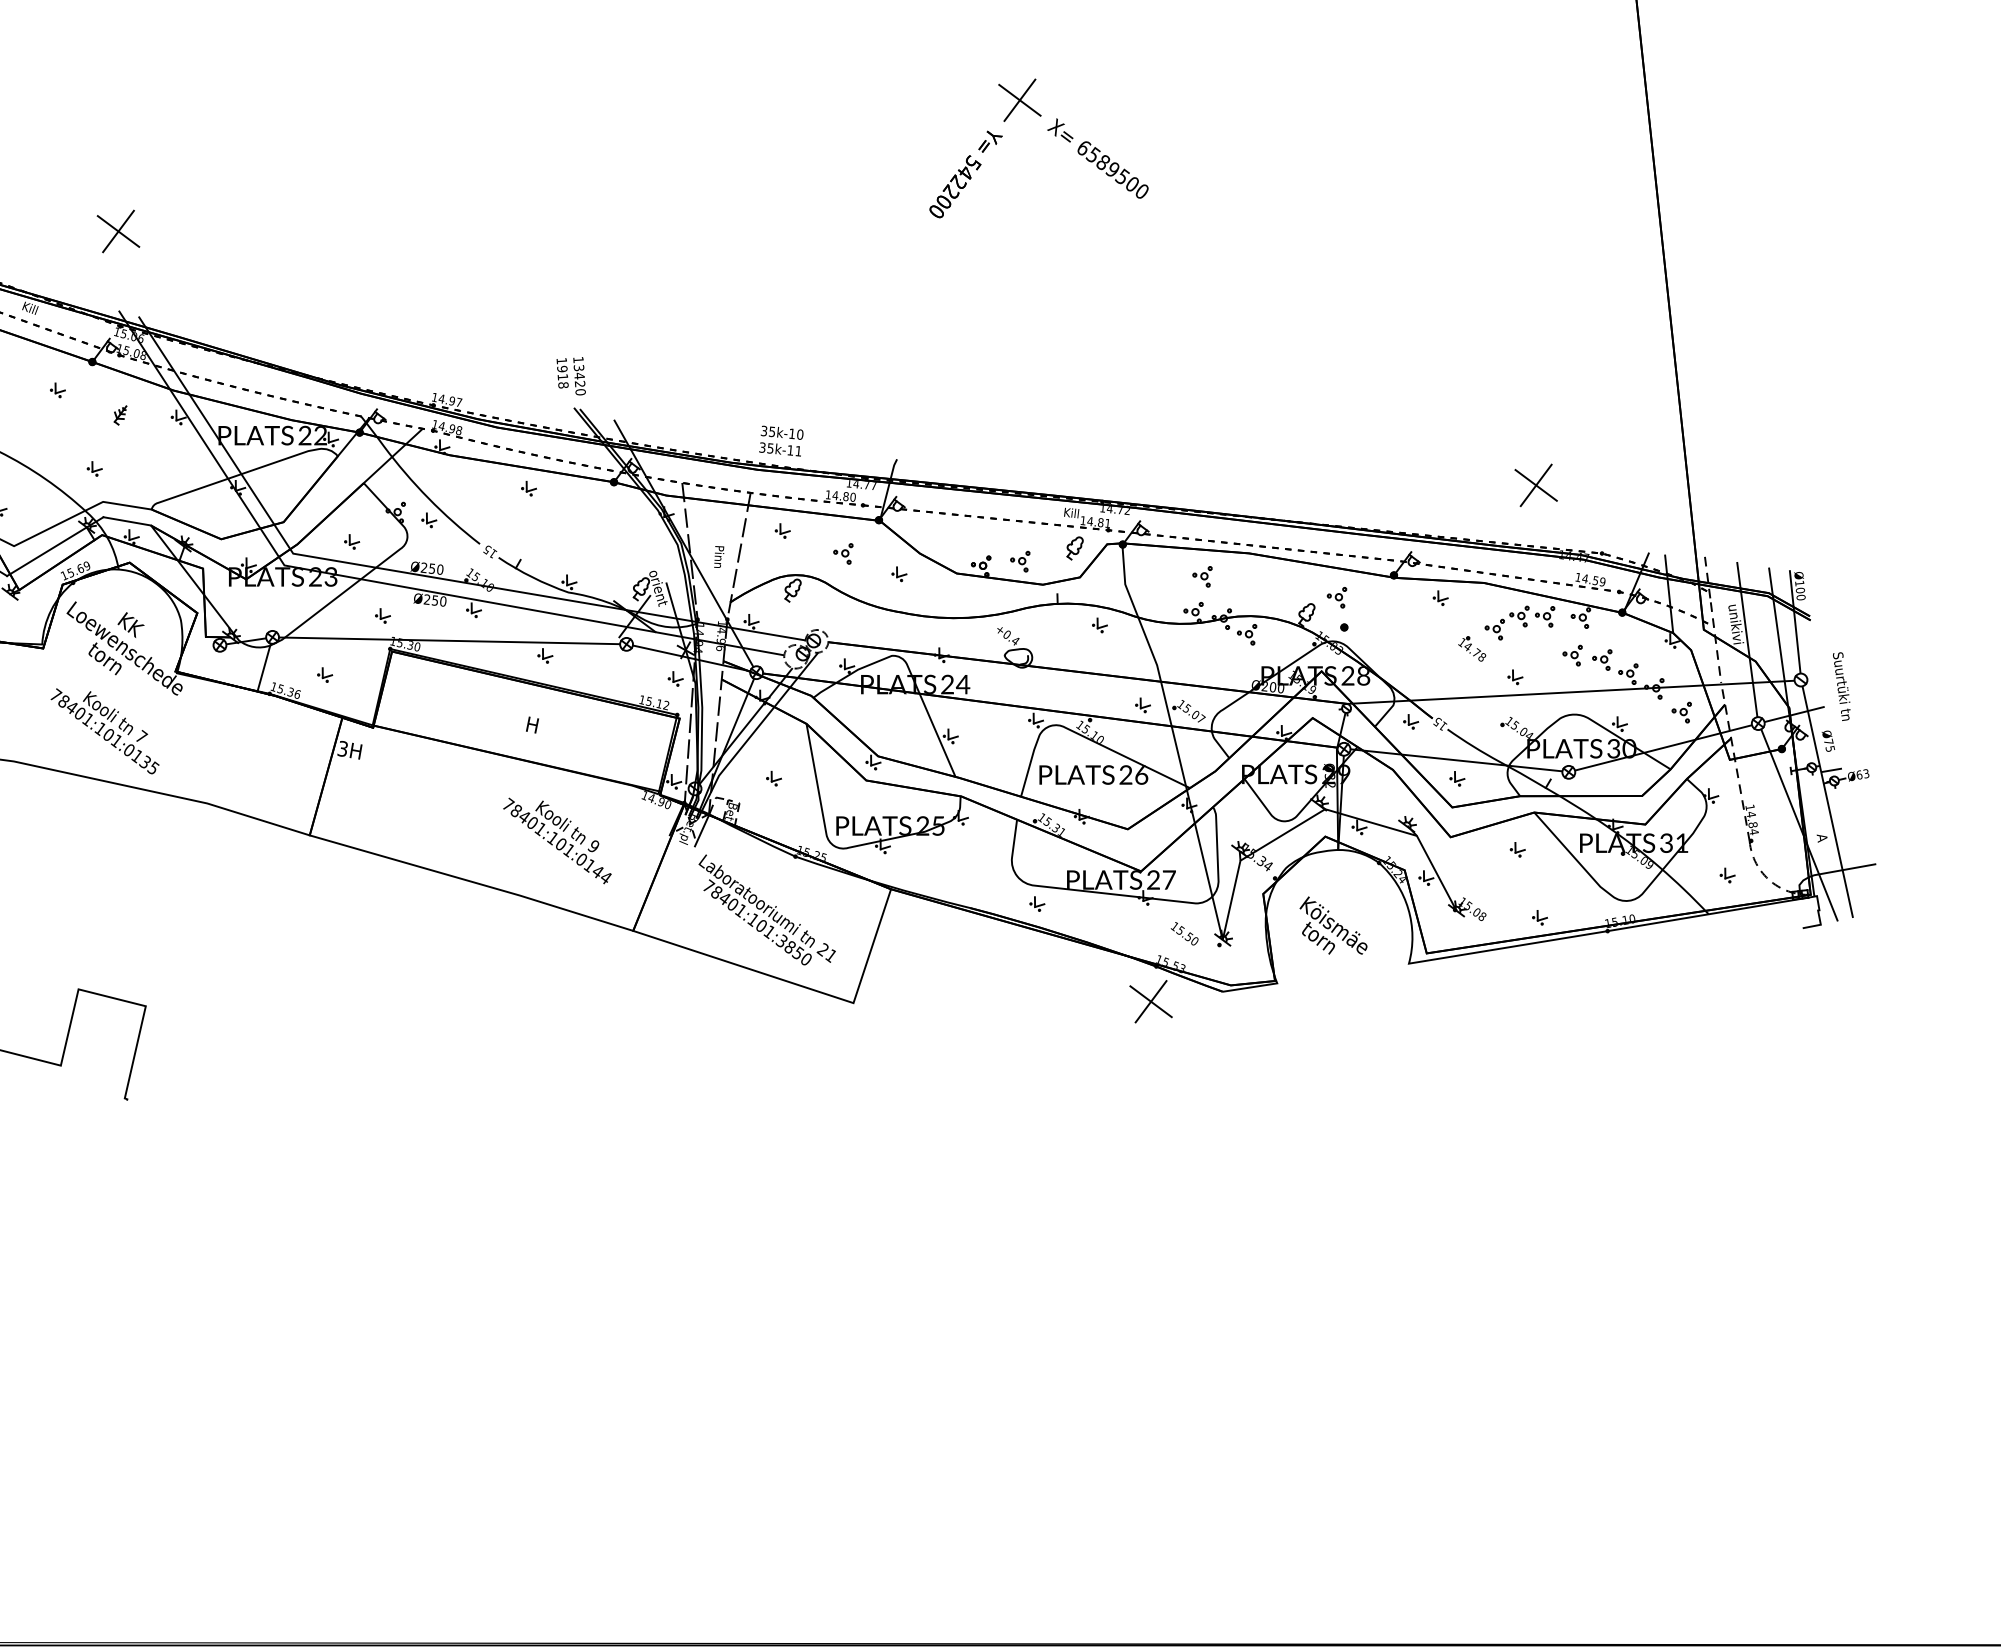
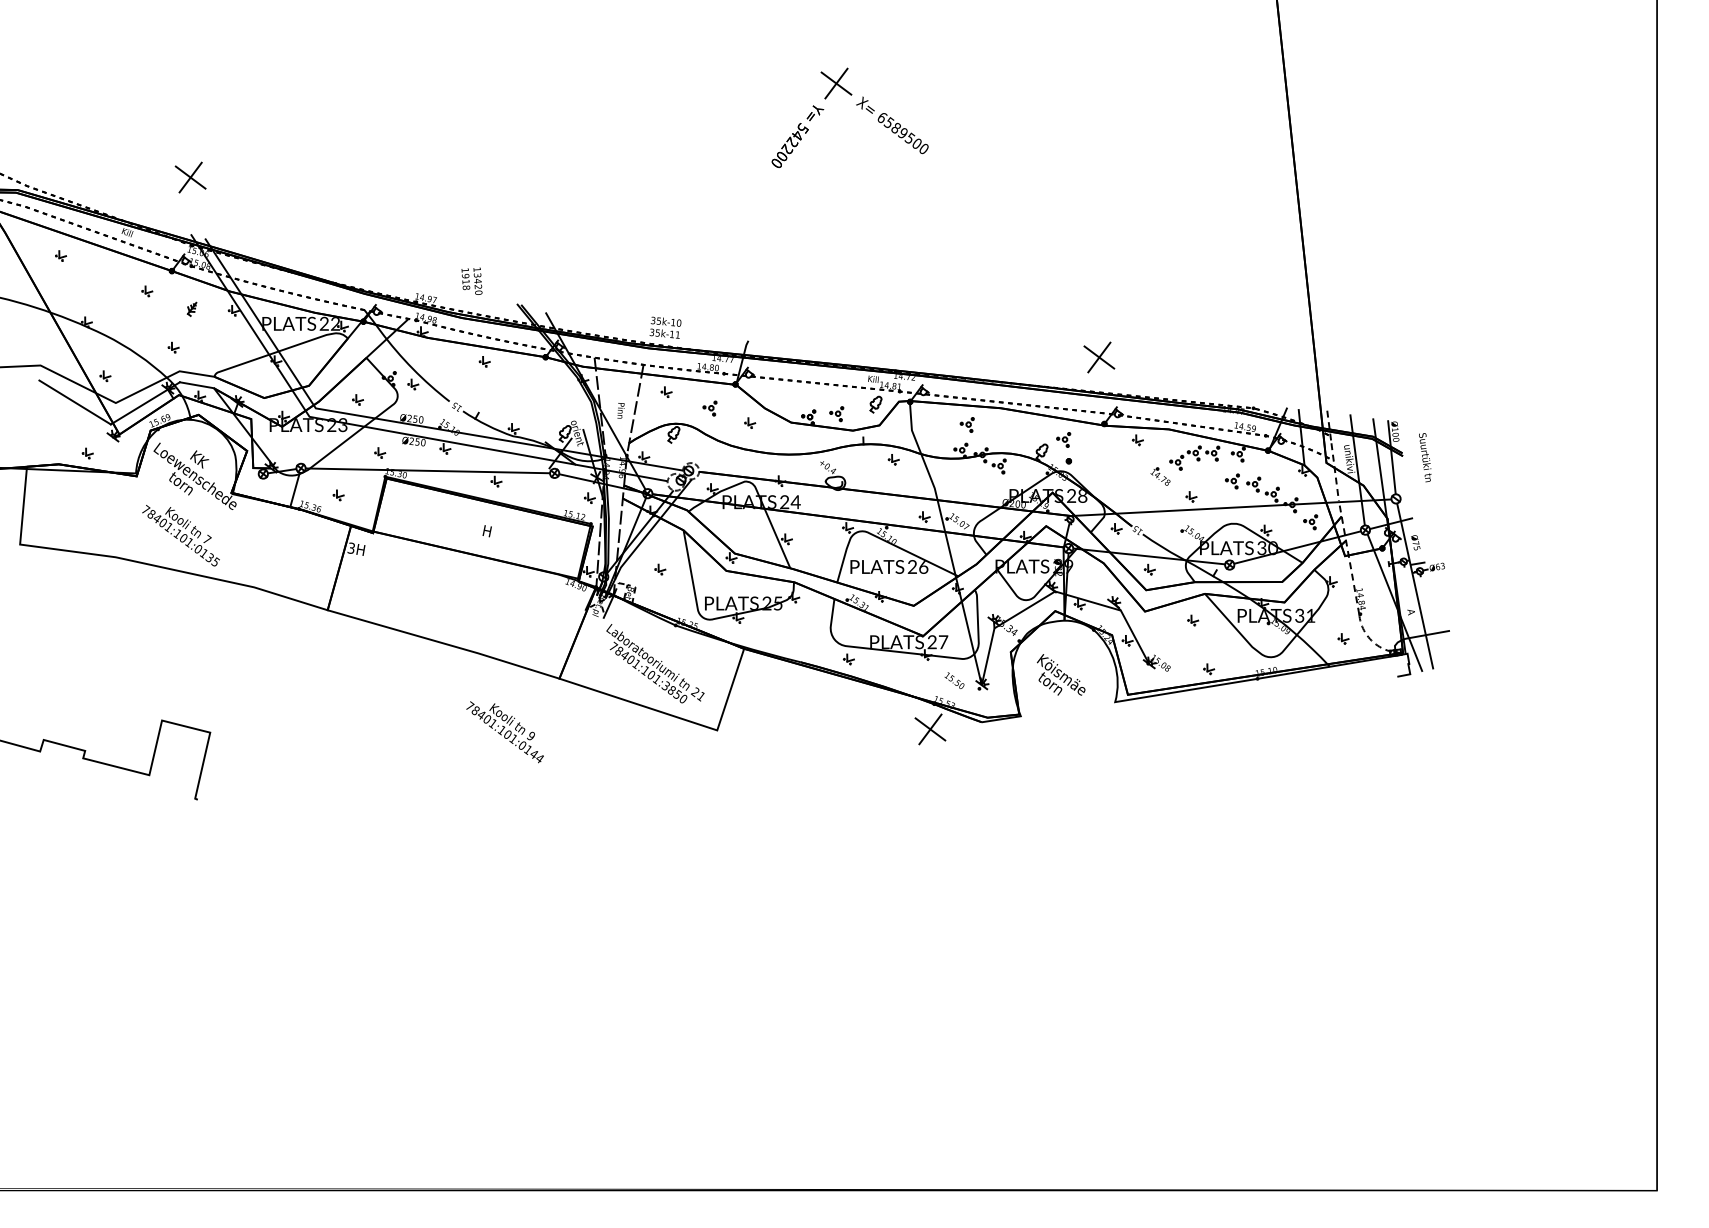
text: (570, 375) -> (471, 280), moved
part: (1536, 485) -> (1099, 357), moved
text: (1842, 686) -> (1425, 457), moved
text: (556, 841) -> (504, 732), moved

